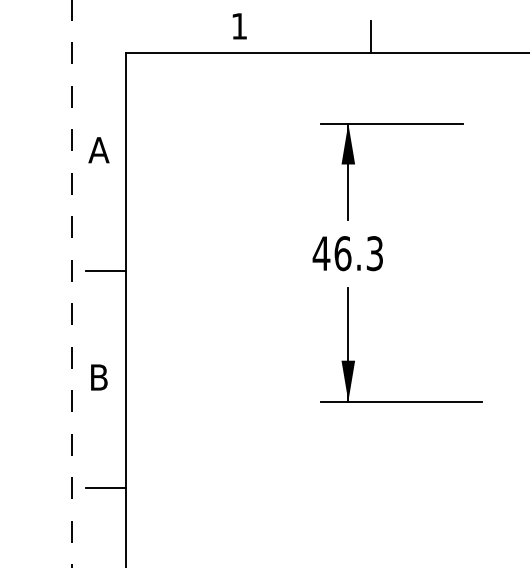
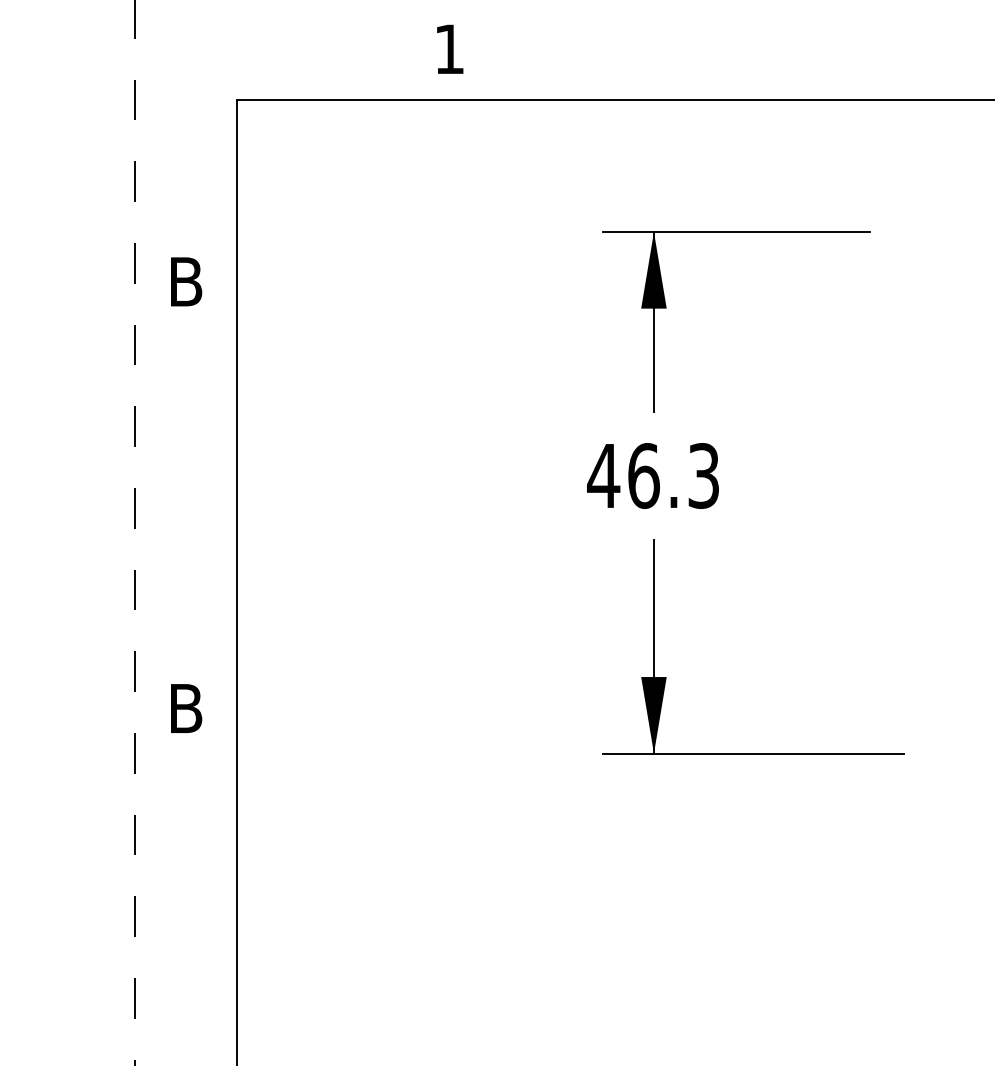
line: (371, 36) -> (697, 68), removed
text: (98, 150) -> (184, 282), A -> B
line: (105, 270) -> (198, 507), removed
line: (105, 488) -> (198, 916), removed

